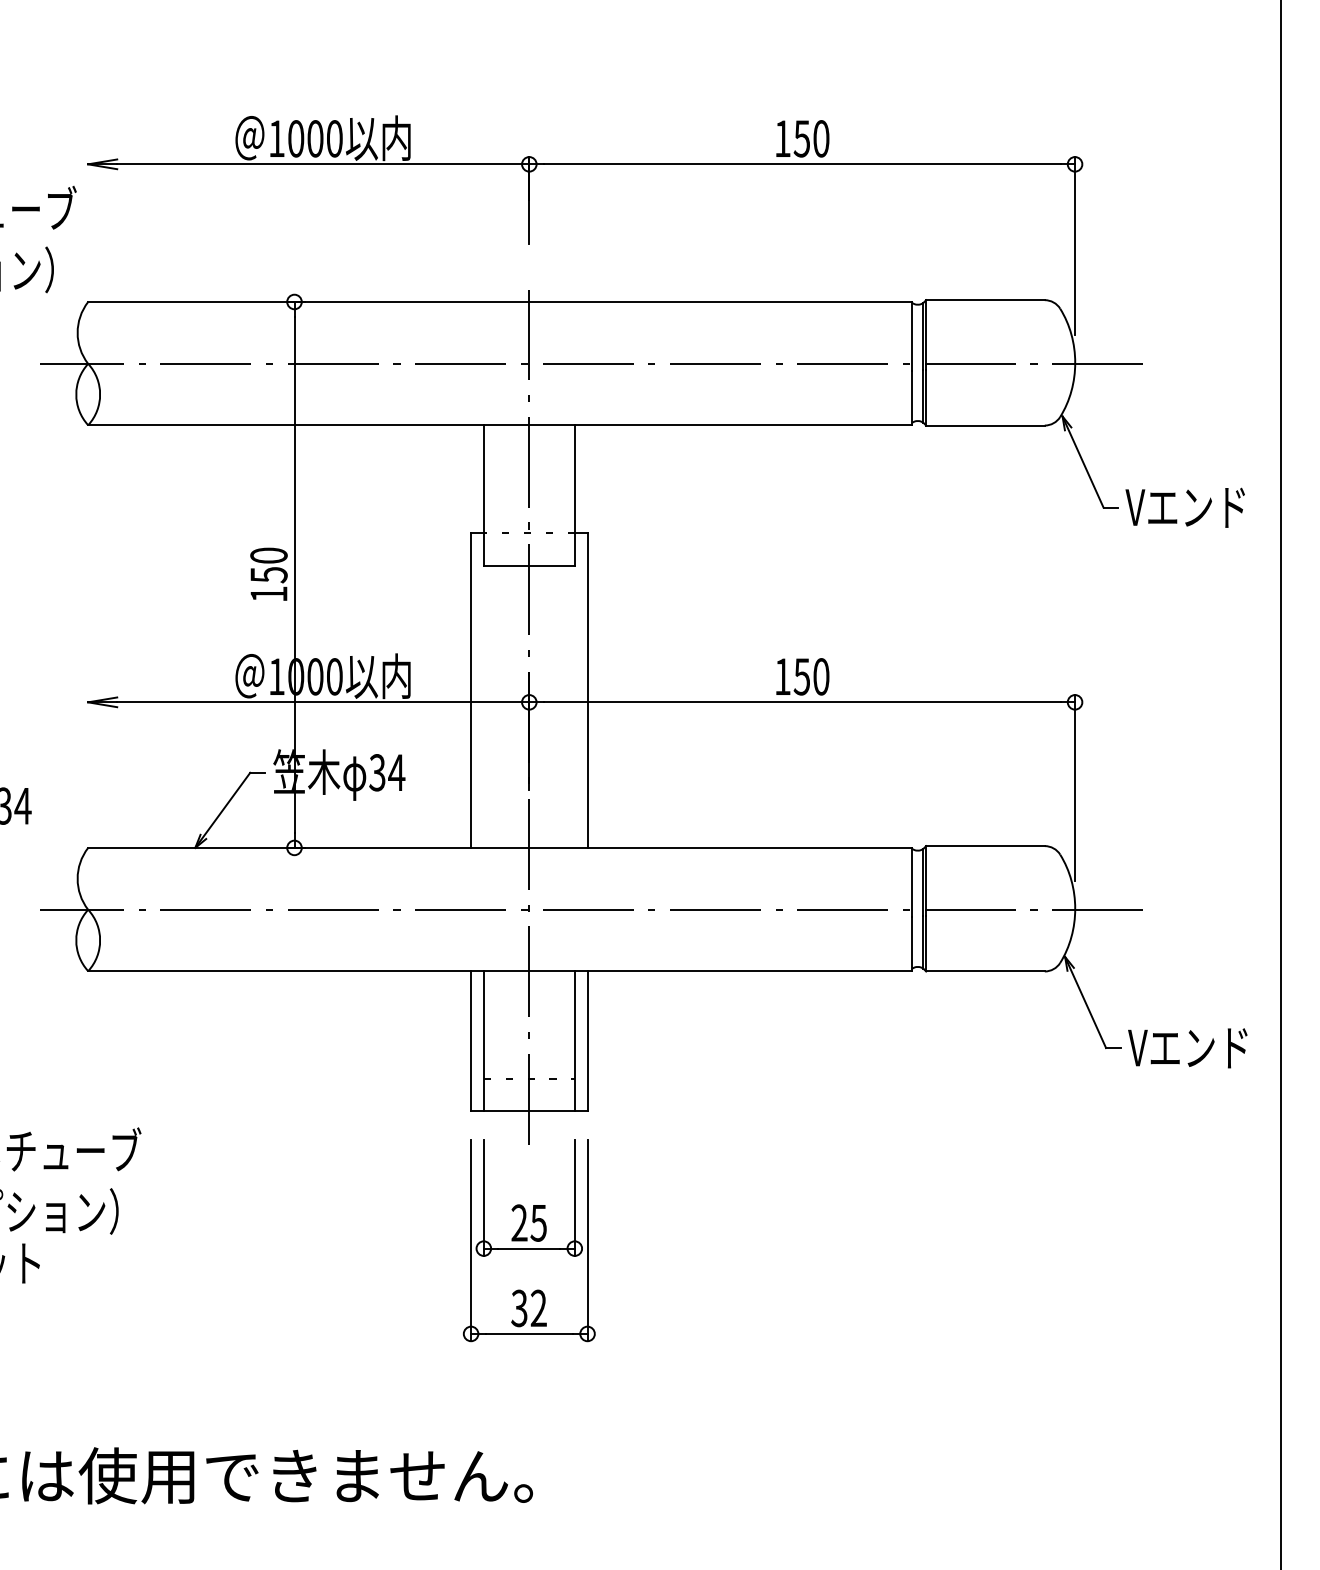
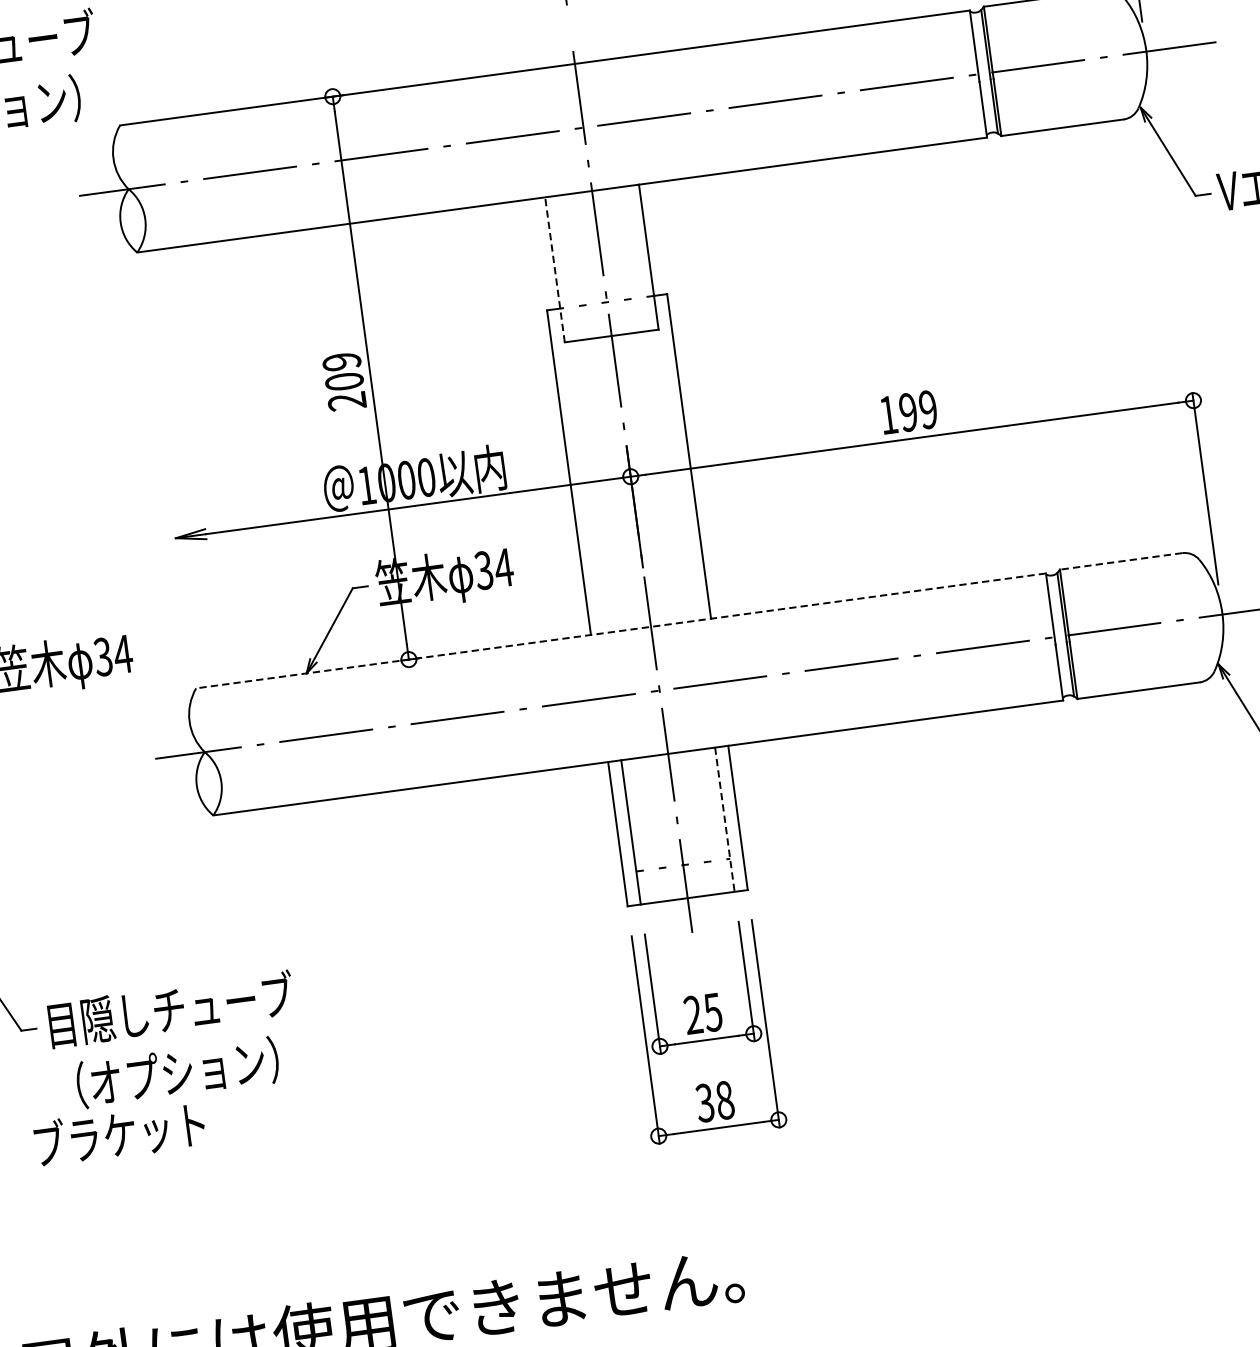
line: (483, 495) -> (554, 269), solid -> dashed
text: (268, 574) -> (343, 381), 150 -> 209
text: (811, 676) -> (918, 410), 150 -> 199
line: (984, 846) -> (1120, 561), solid -> dashed
line: (499, 847) -> (620, 630), solid -> dashed
line: (574, 1041) -> (724, 820), solid -> dashed
text: (538, 1308) -> (724, 1100), 32 -> 38

